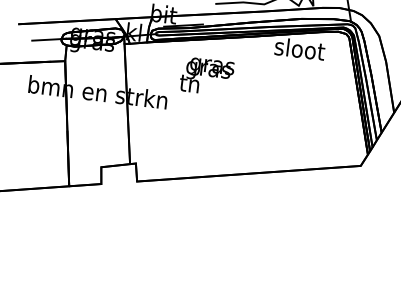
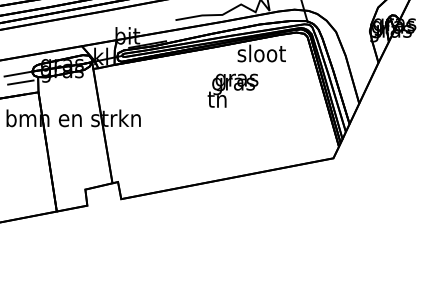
line: (47, 48) -> (20, 82), added
text: (206, 76) -> (232, 90), moved

